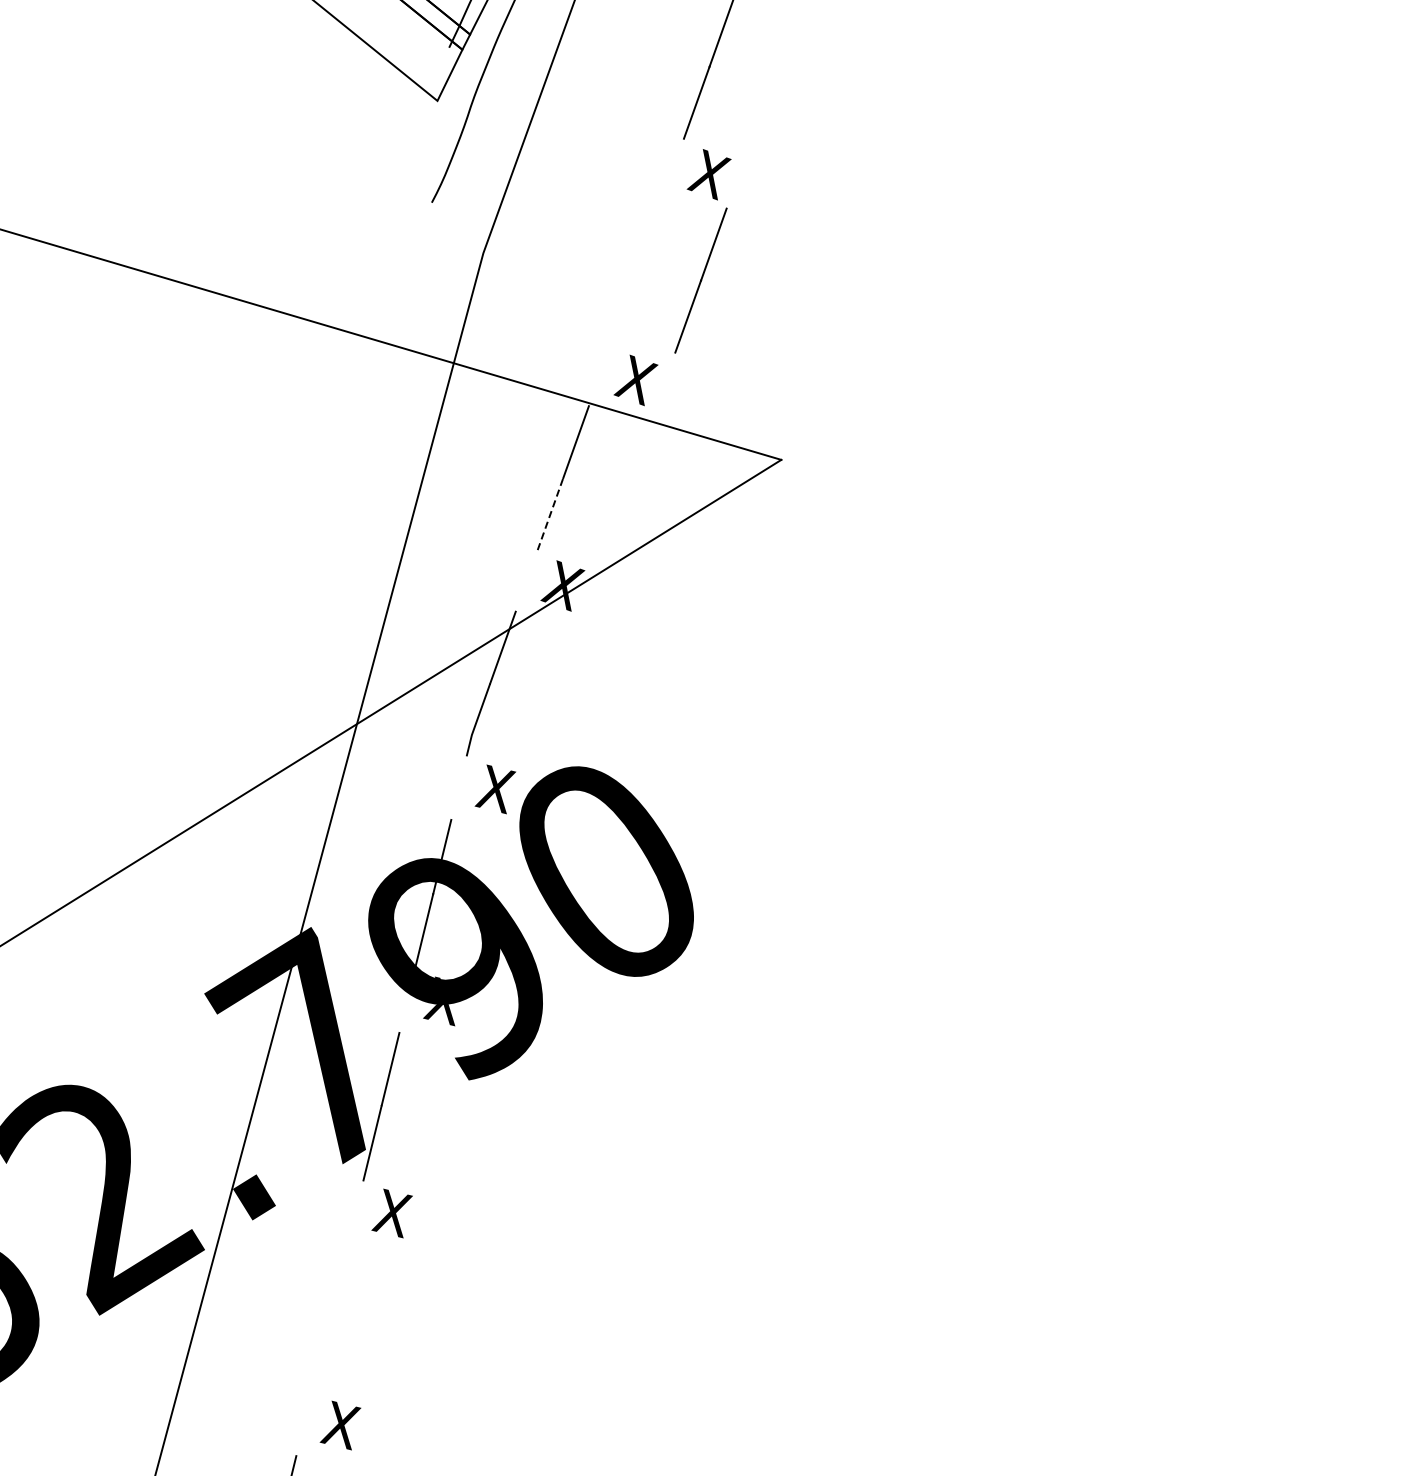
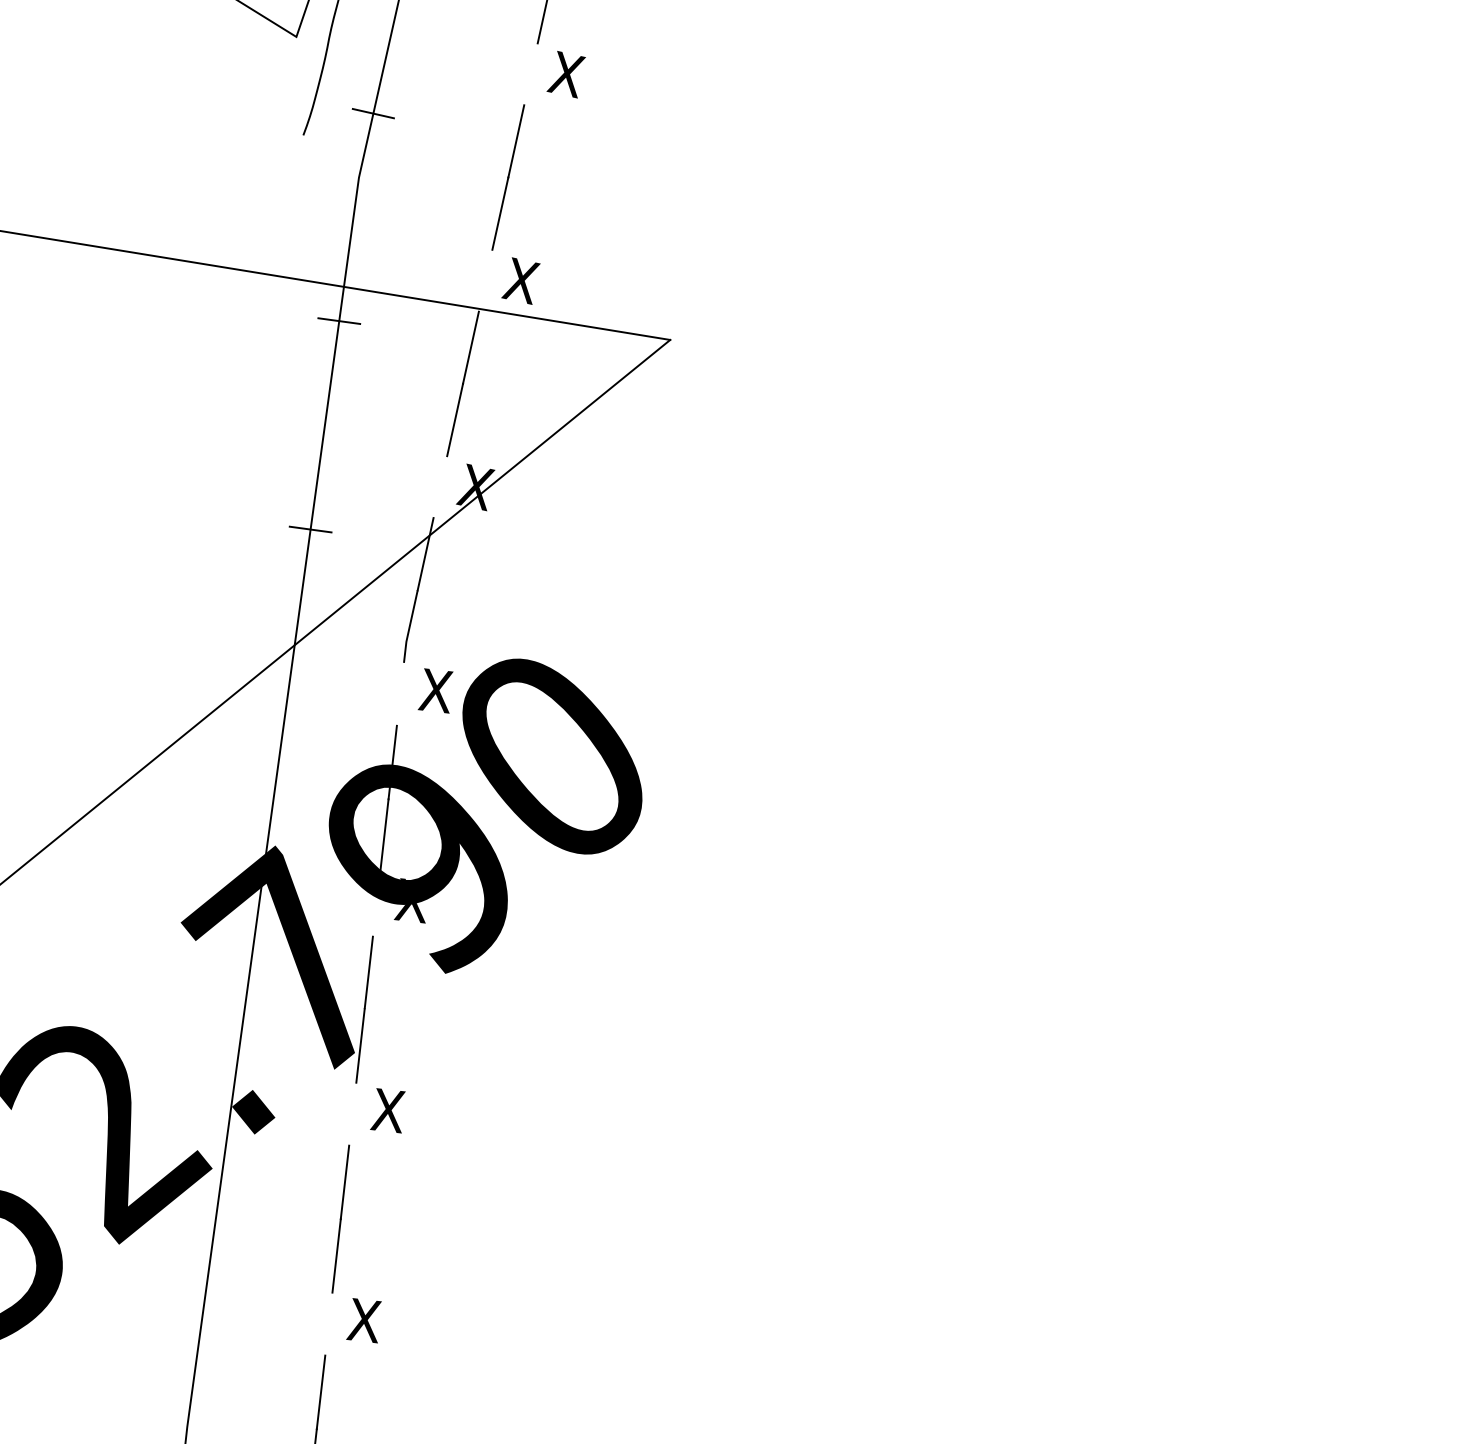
line: (505, 189) -> (372, 113), added
line: (701, 280) -> (508, 177), moved
line: (444, 397) -> (339, 320), added
line: (550, 514) -> (455, 420), dashed -> solid
line: (388, 607) -> (310, 529), added
line: (329, 1317) -> (340, 1218), added

